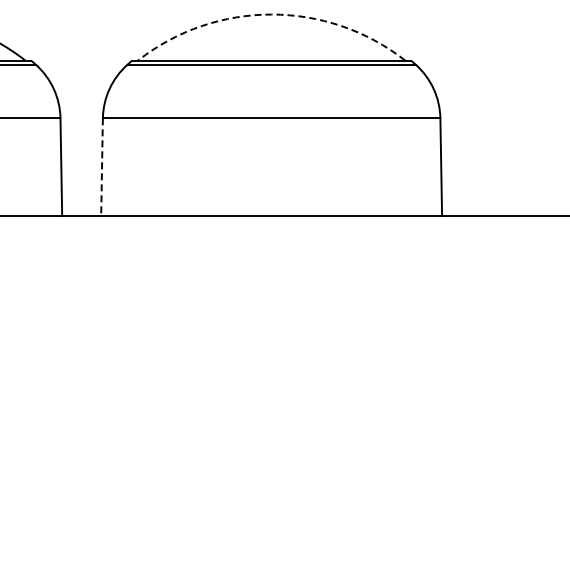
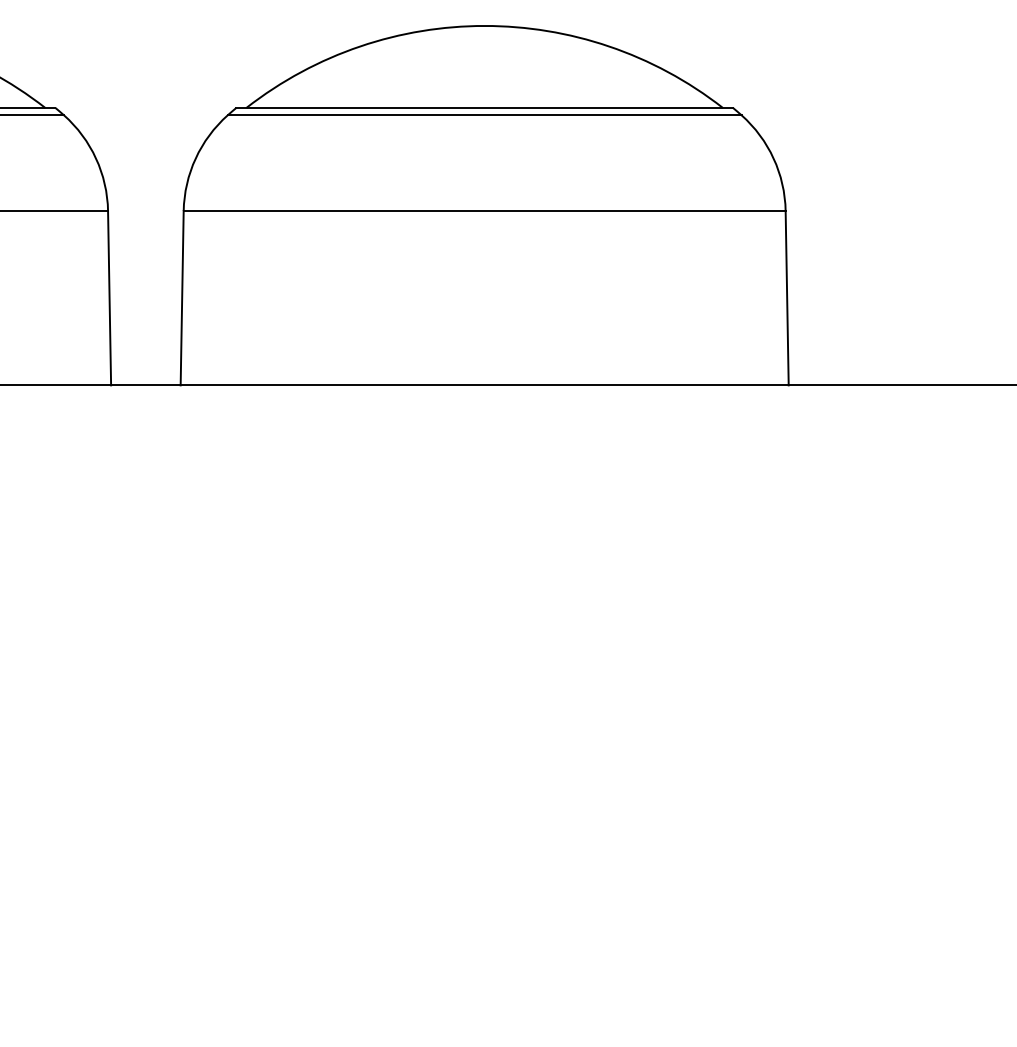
arc: (271, 14) -> (484, 25), dashed -> solid
line: (102, 167) -> (182, 298), dashed -> solid

